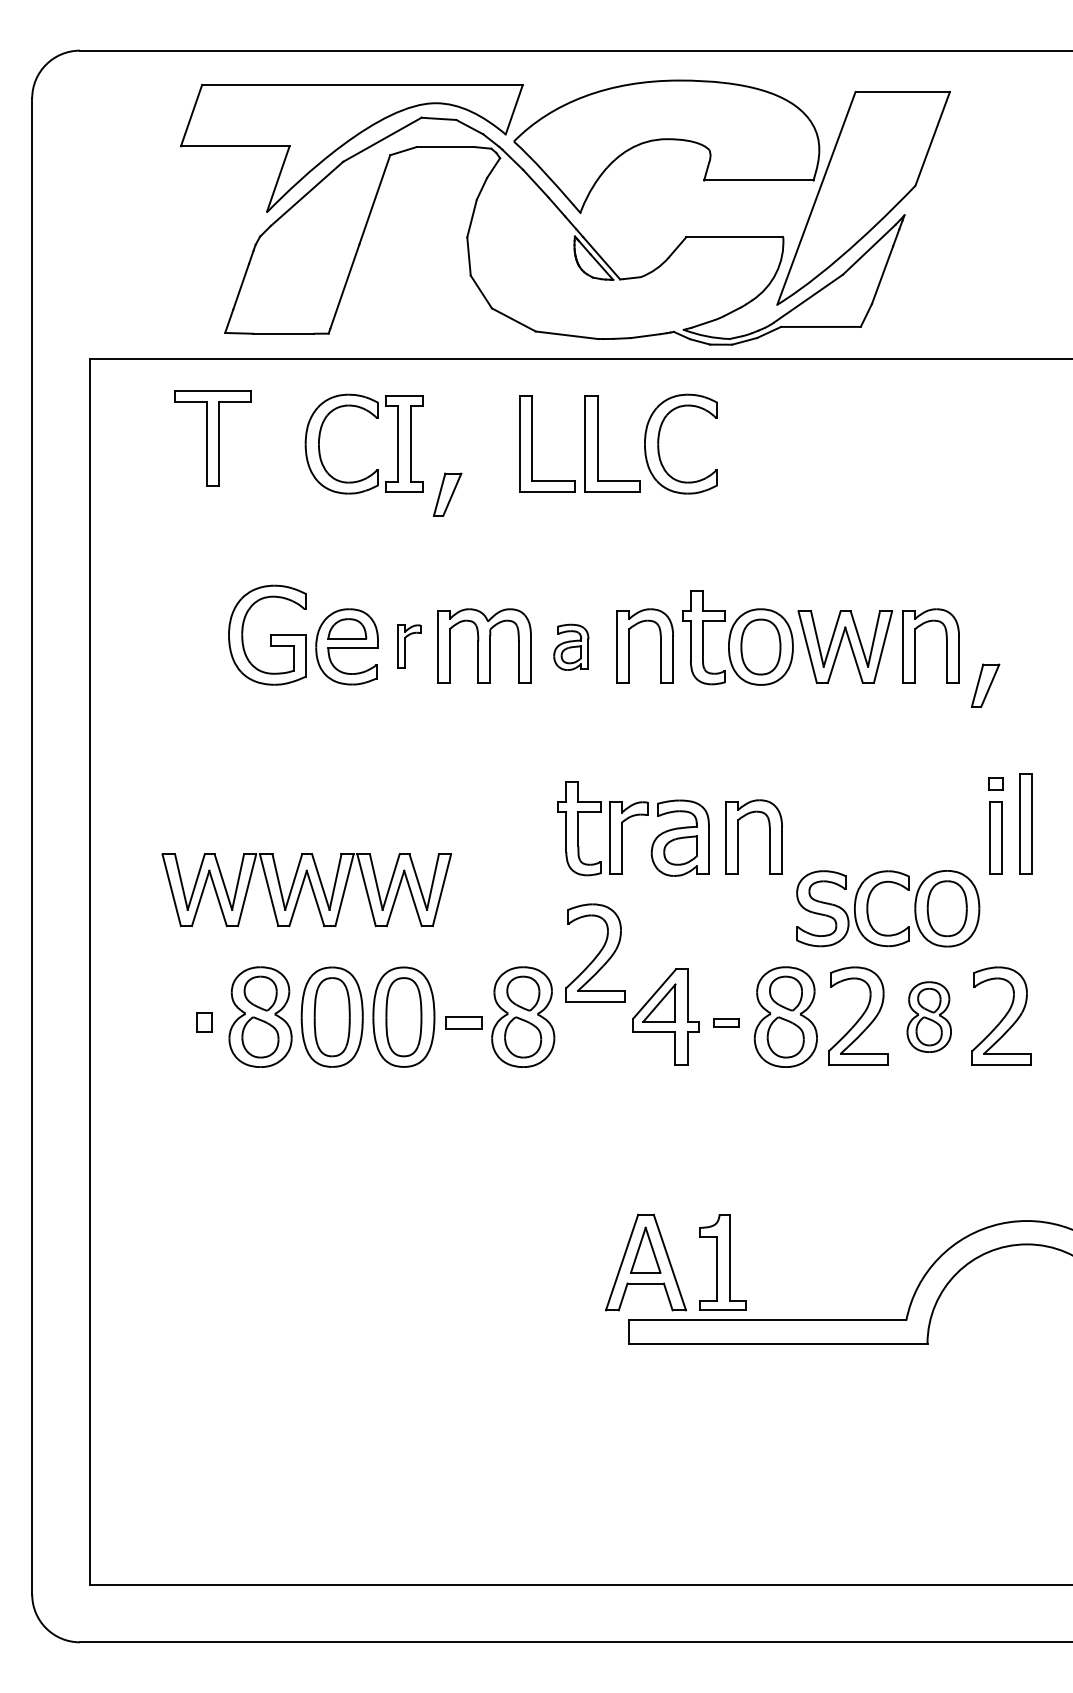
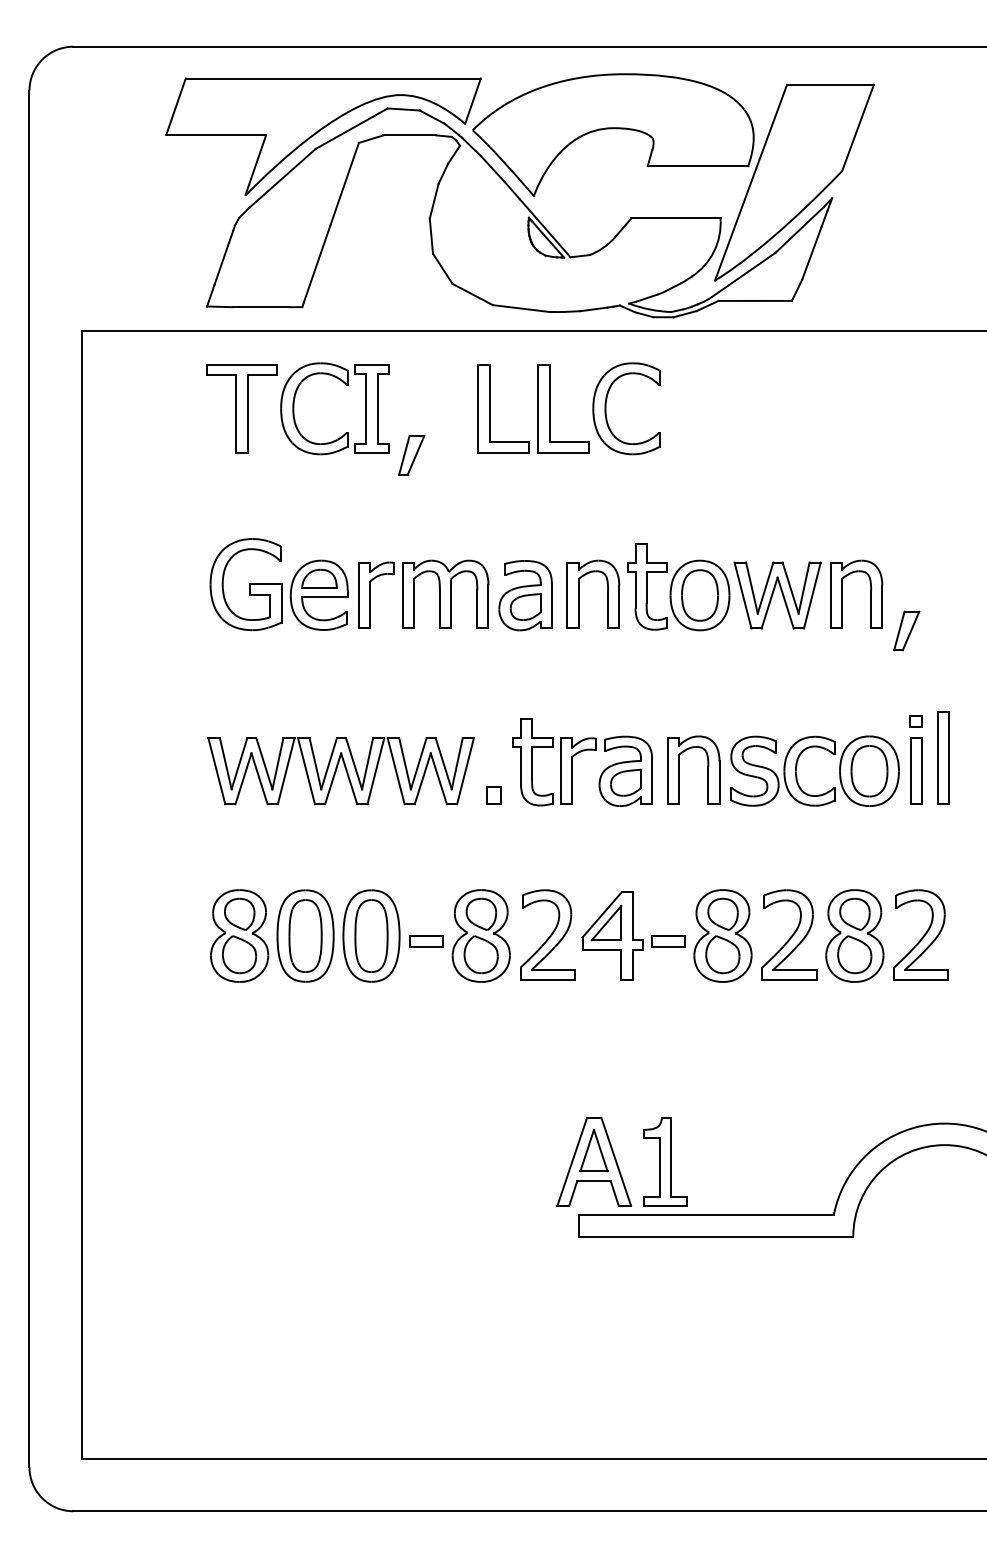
part: (212, 438) -> (241, 408), moved
part: (409, 645) -> (376, 594), size x1.67
part: (571, 647) -> (525, 595), size x1.67
part: (306, 890) -> (340, 771), moved
part: (869, 903) -> (797, 766), moved
part: (595, 952) -> (547, 934), moved
part: (928, 1016) -> (854, 935), size x1.43
part: (203, 1022) -> (493, 795), moved
part: (726, 1023) -> (668, 941), size x1.43

